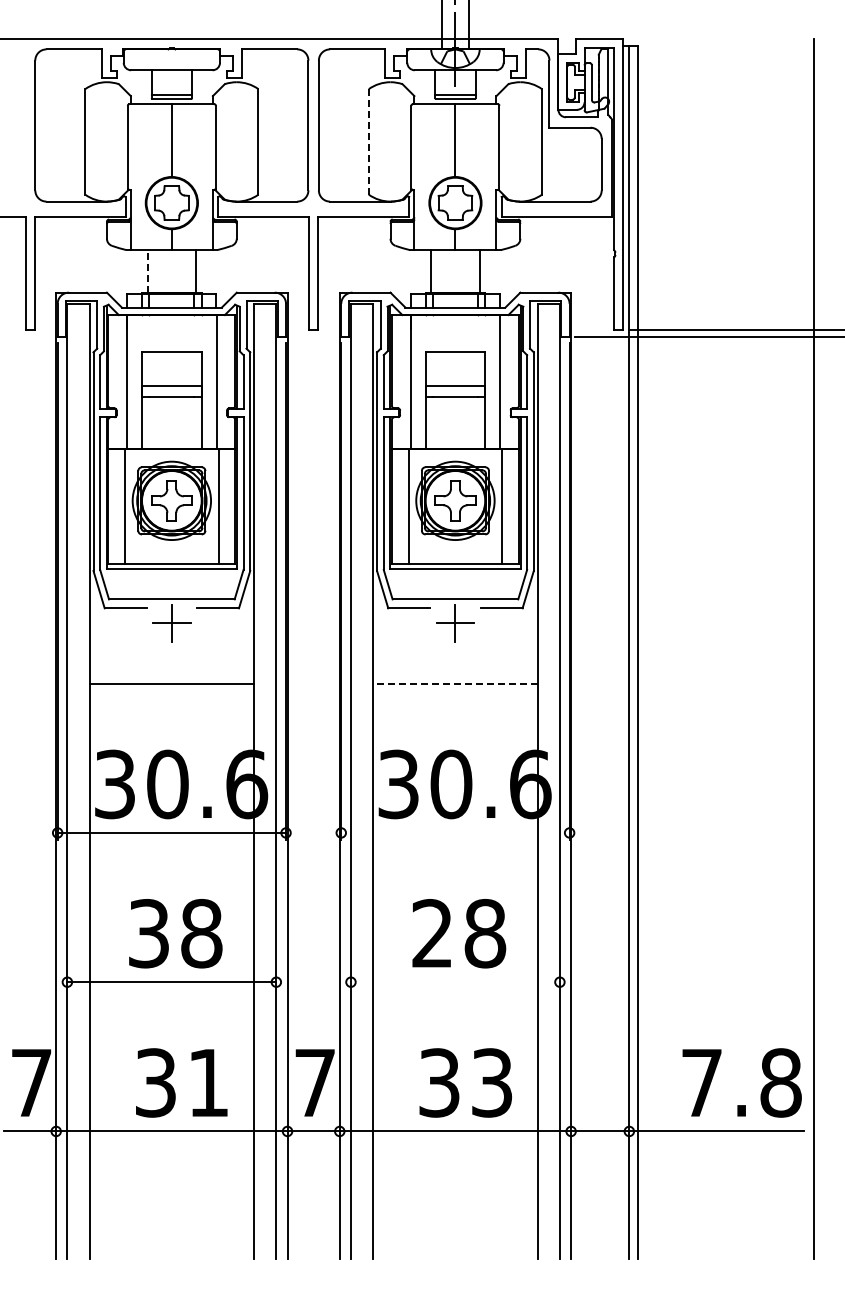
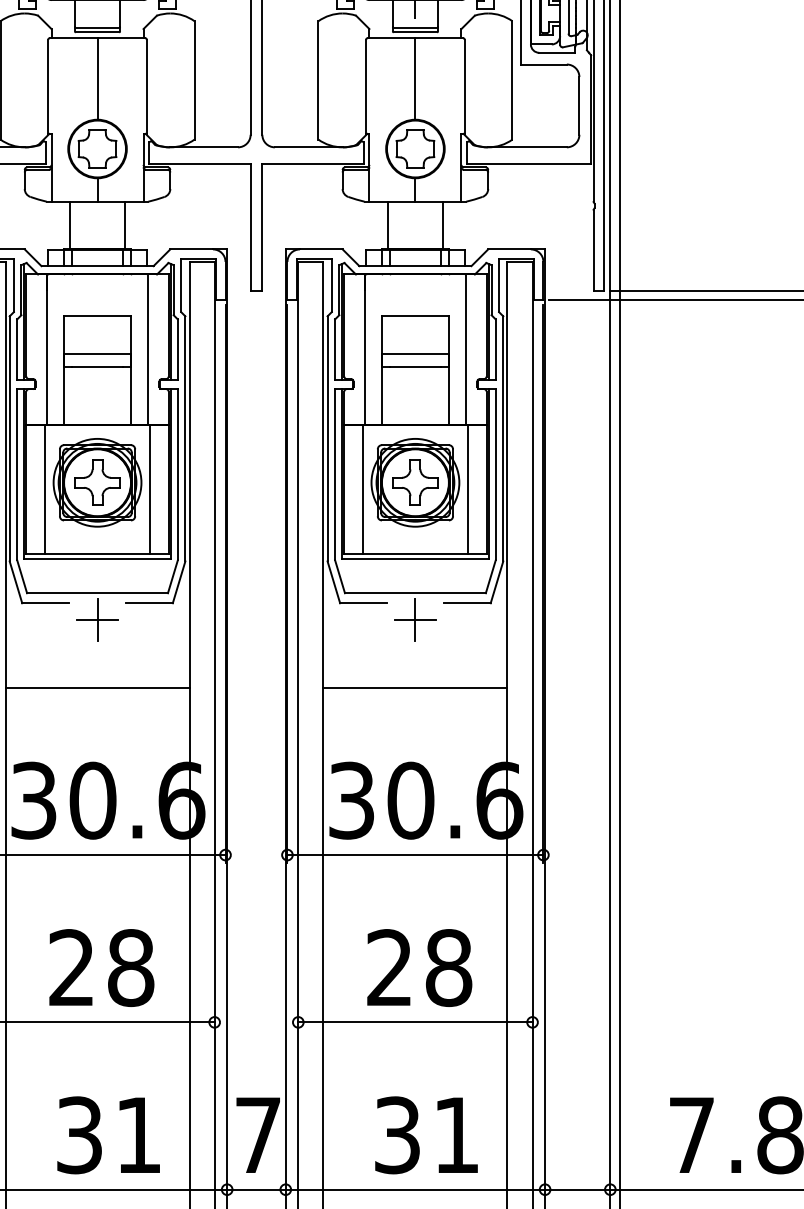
line: (368, 141) -> (317, 79), dashed -> solid
line: (147, 270) -> (70, 224), dashed -> solid
line: (454, 683) -> (414, 687), dashed -> solid
line: (455, 832) -> (415, 854), added
text: (148, 933) -> (71, 967), 38 -> 28
line: (454, 982) -> (414, 1022), added
text: (492, 1082) -> (456, 1134), 33 -> 31

